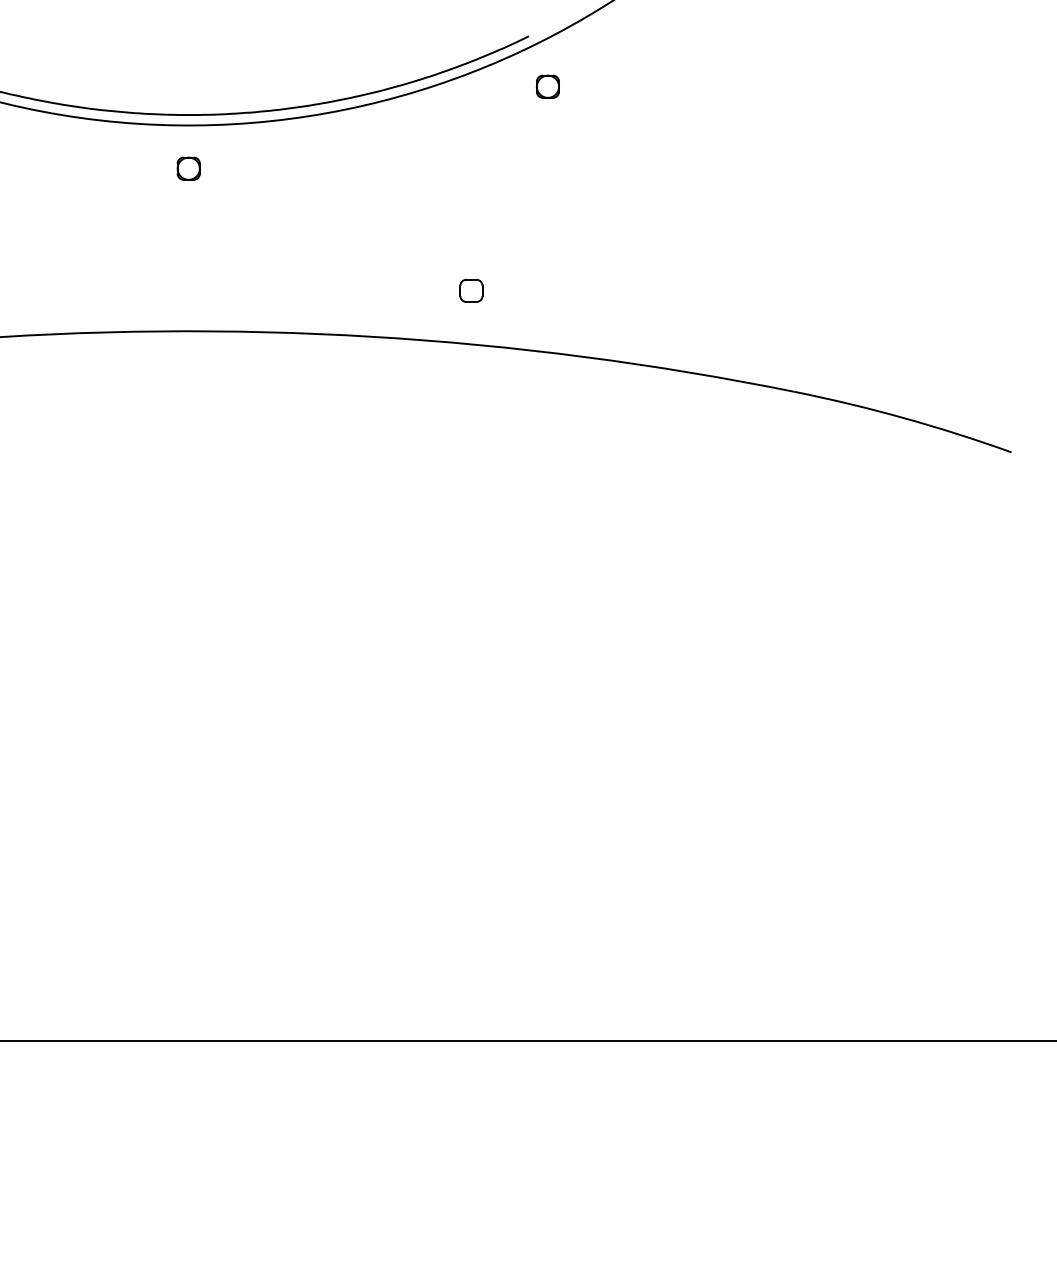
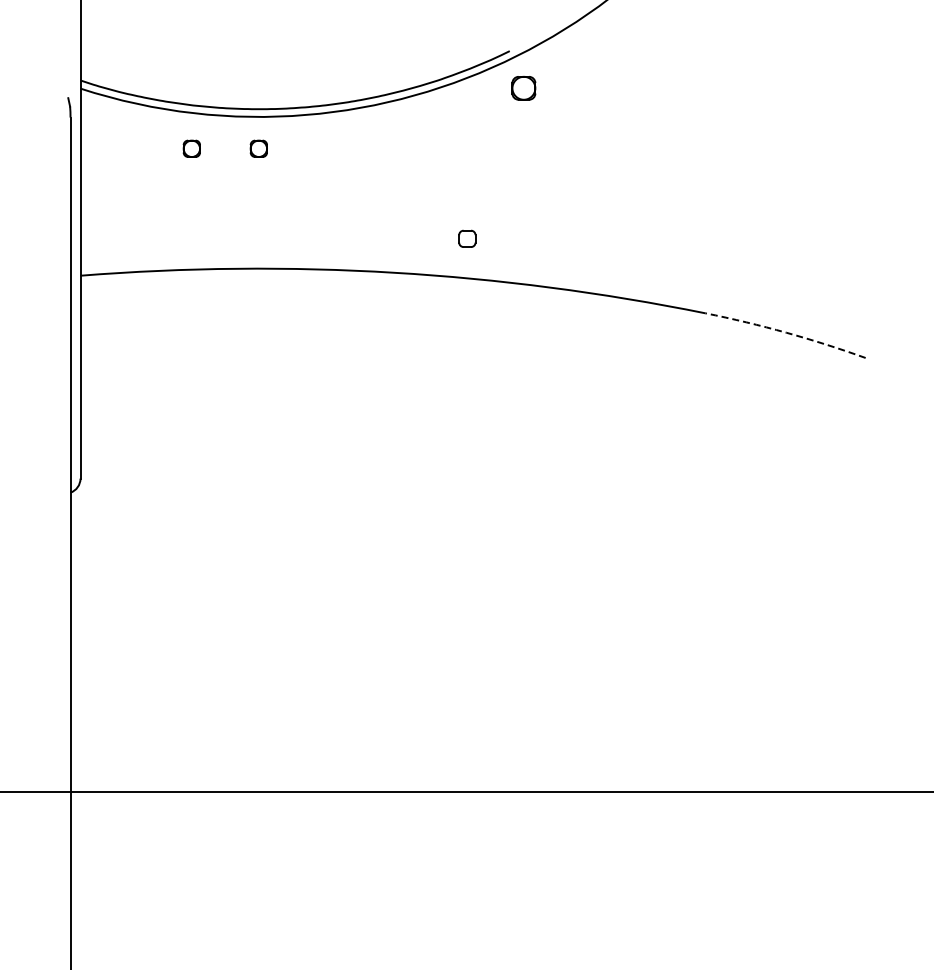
part: (547, 86) -> (523, 88), size x1.4
part: (97, 168) -> (191, 148), added
arc: (904, 417) -> (786, 332), solid -> dashed

